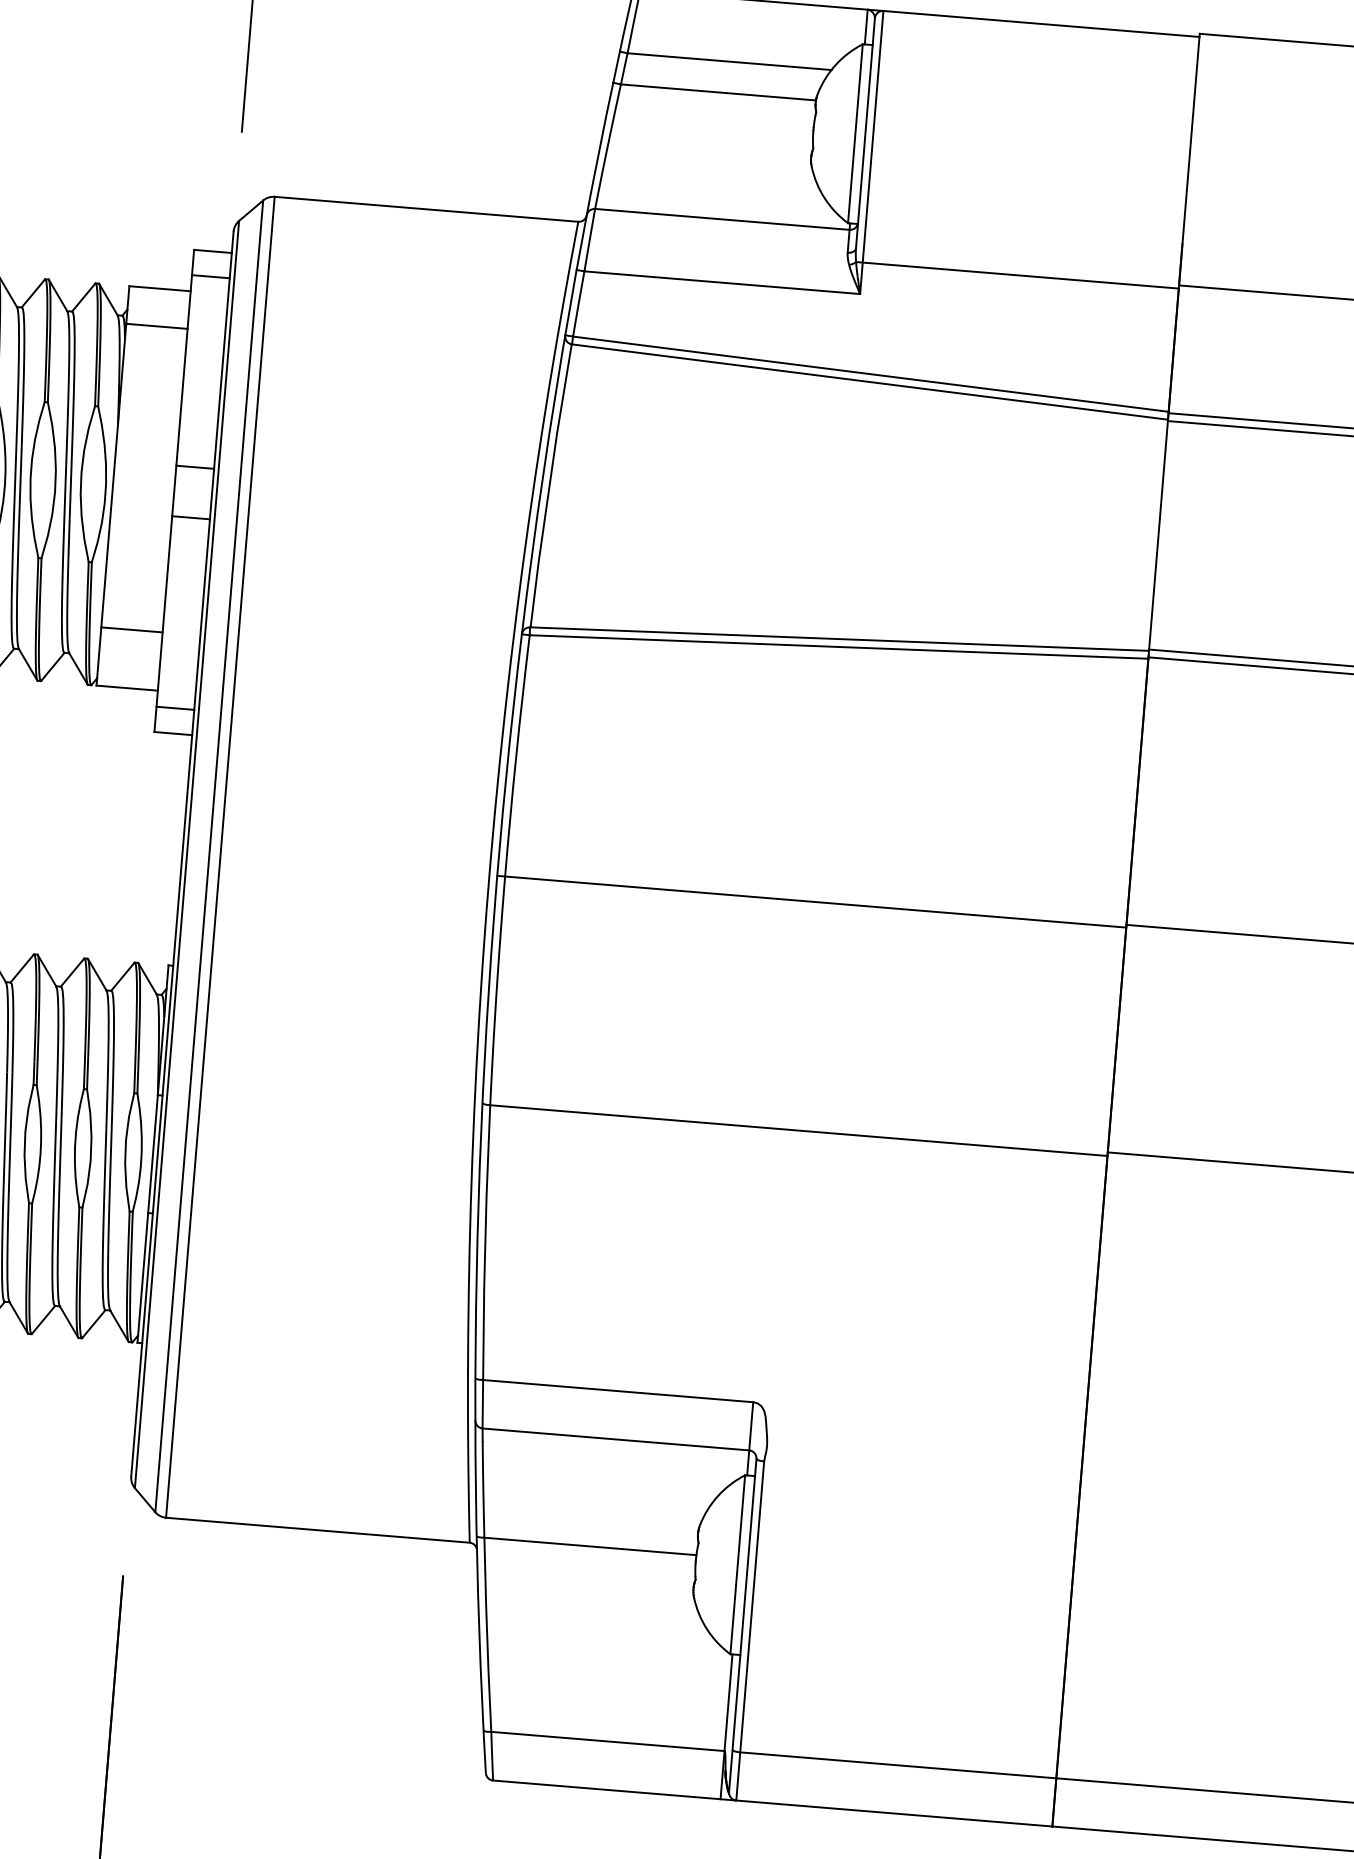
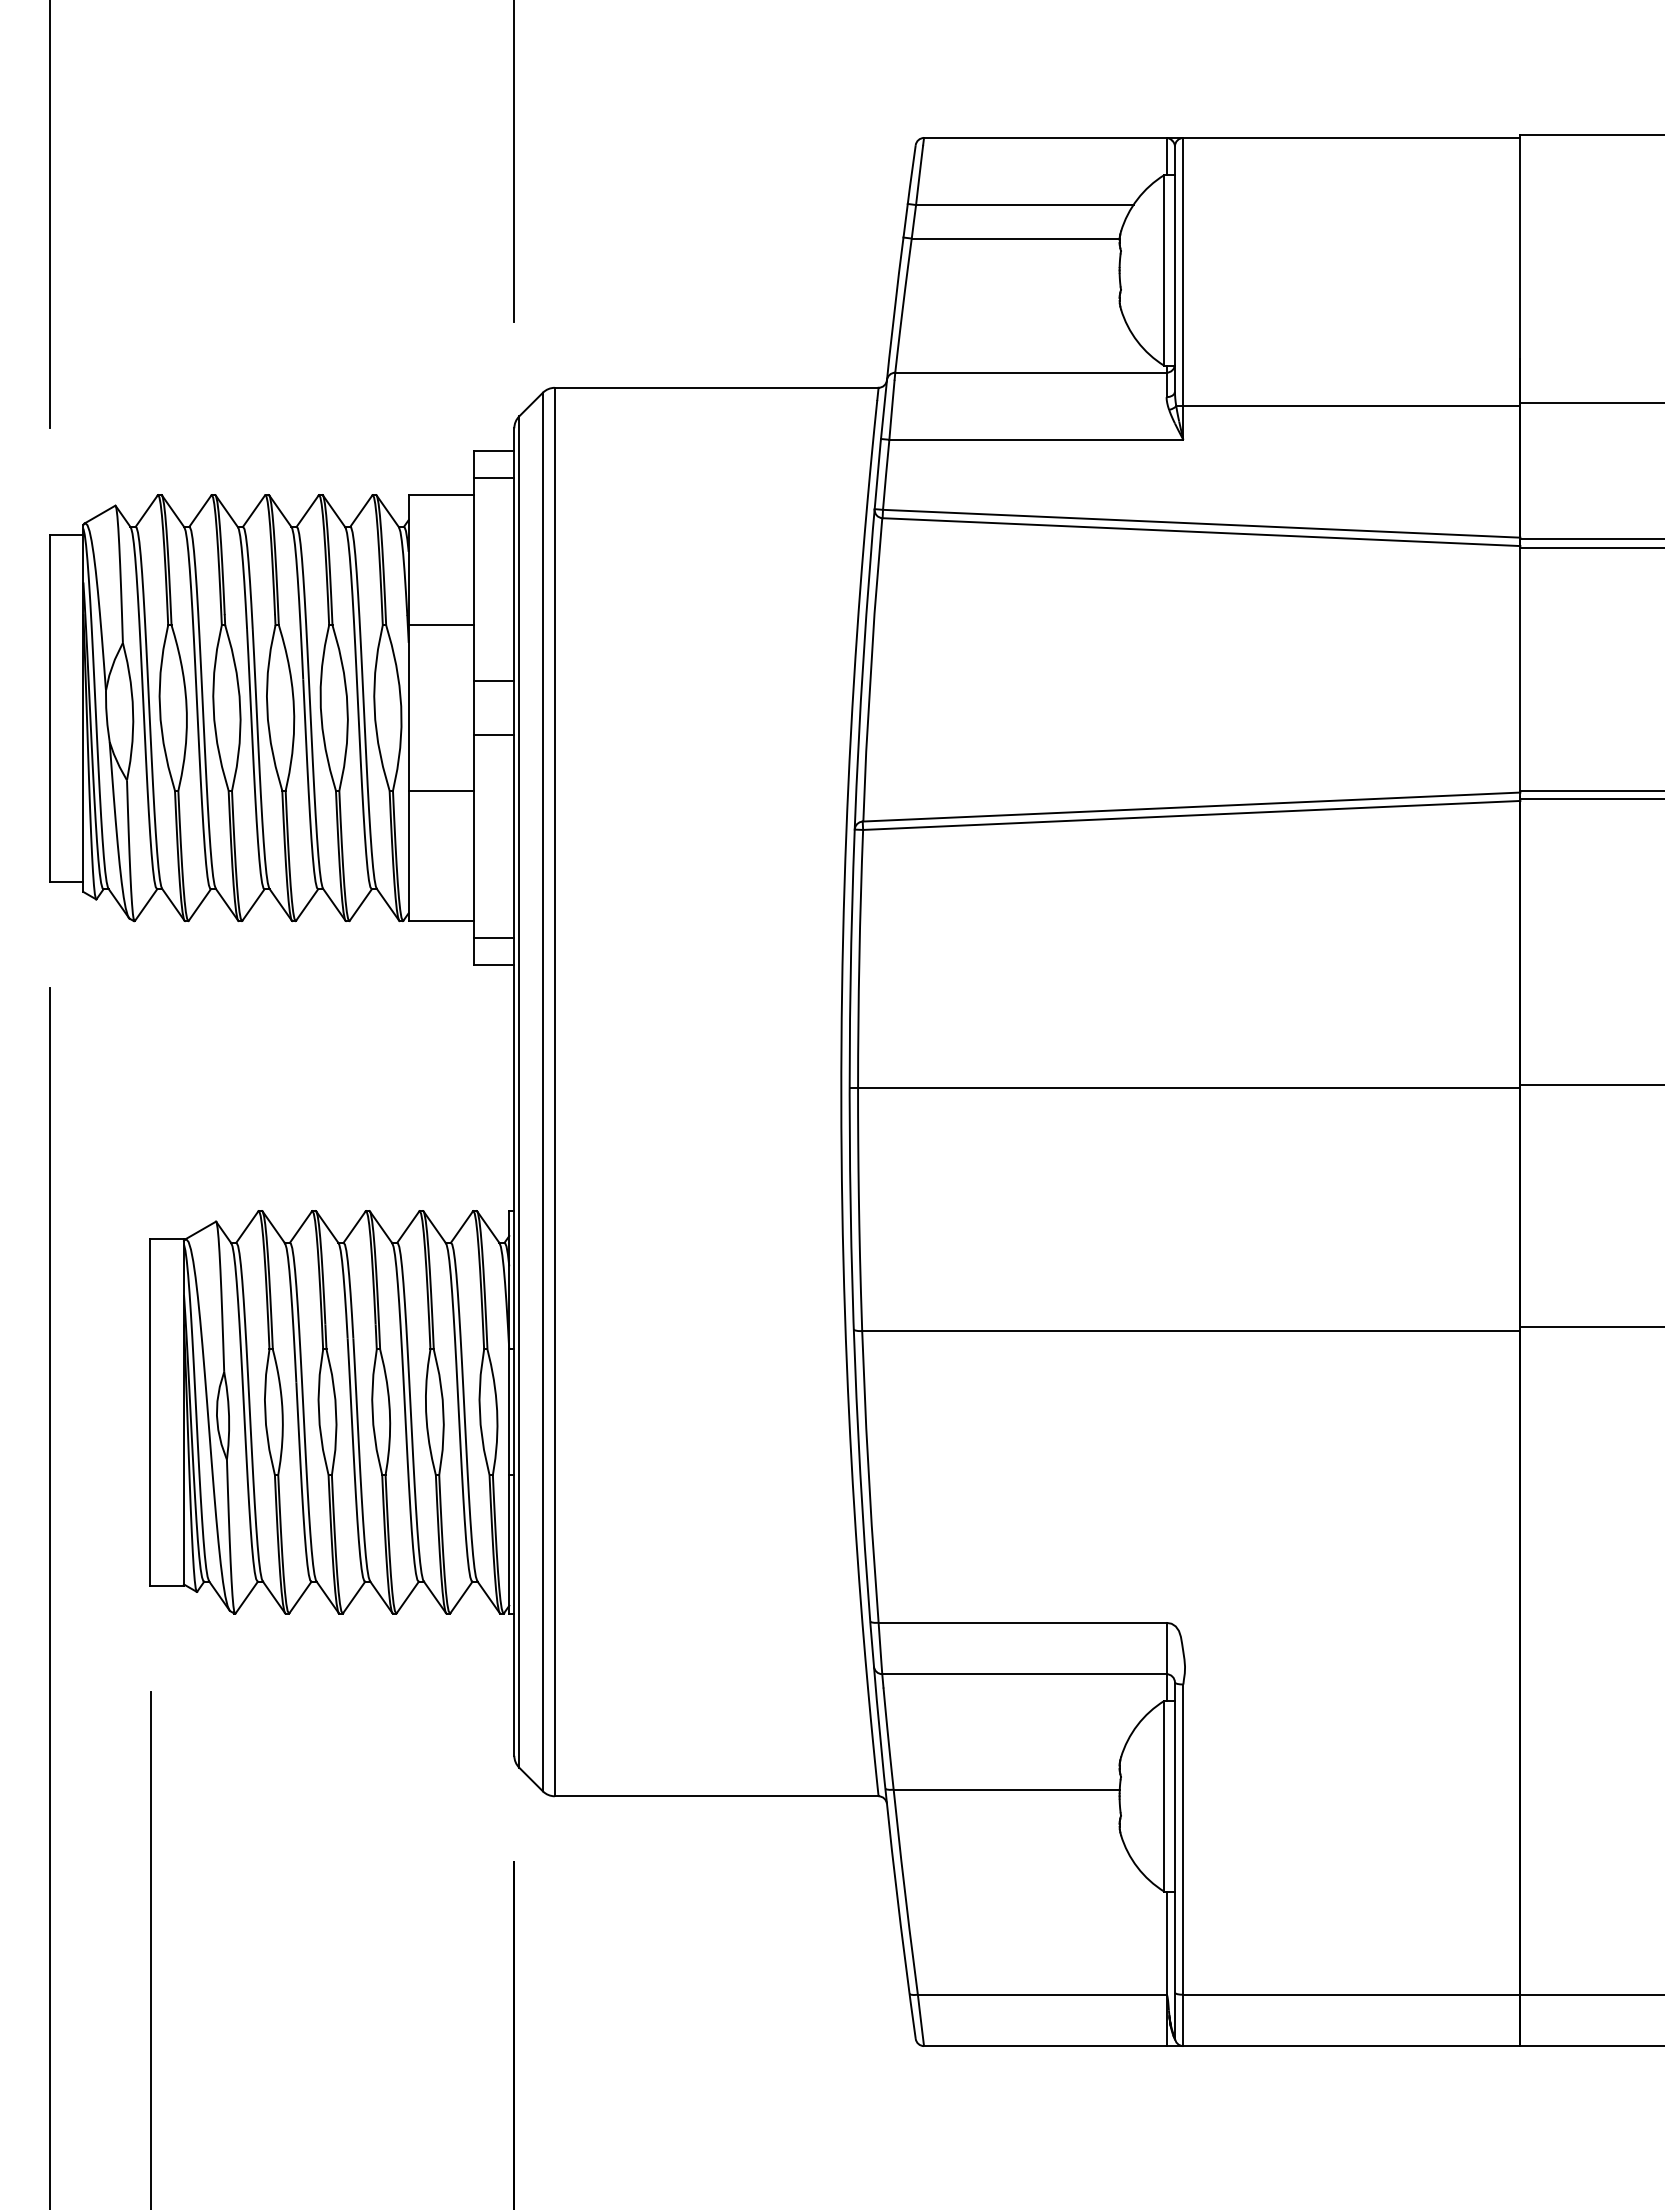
line: (157, 326) -> (441, 625), moved
line: (132, 629) -> (441, 790), moved

